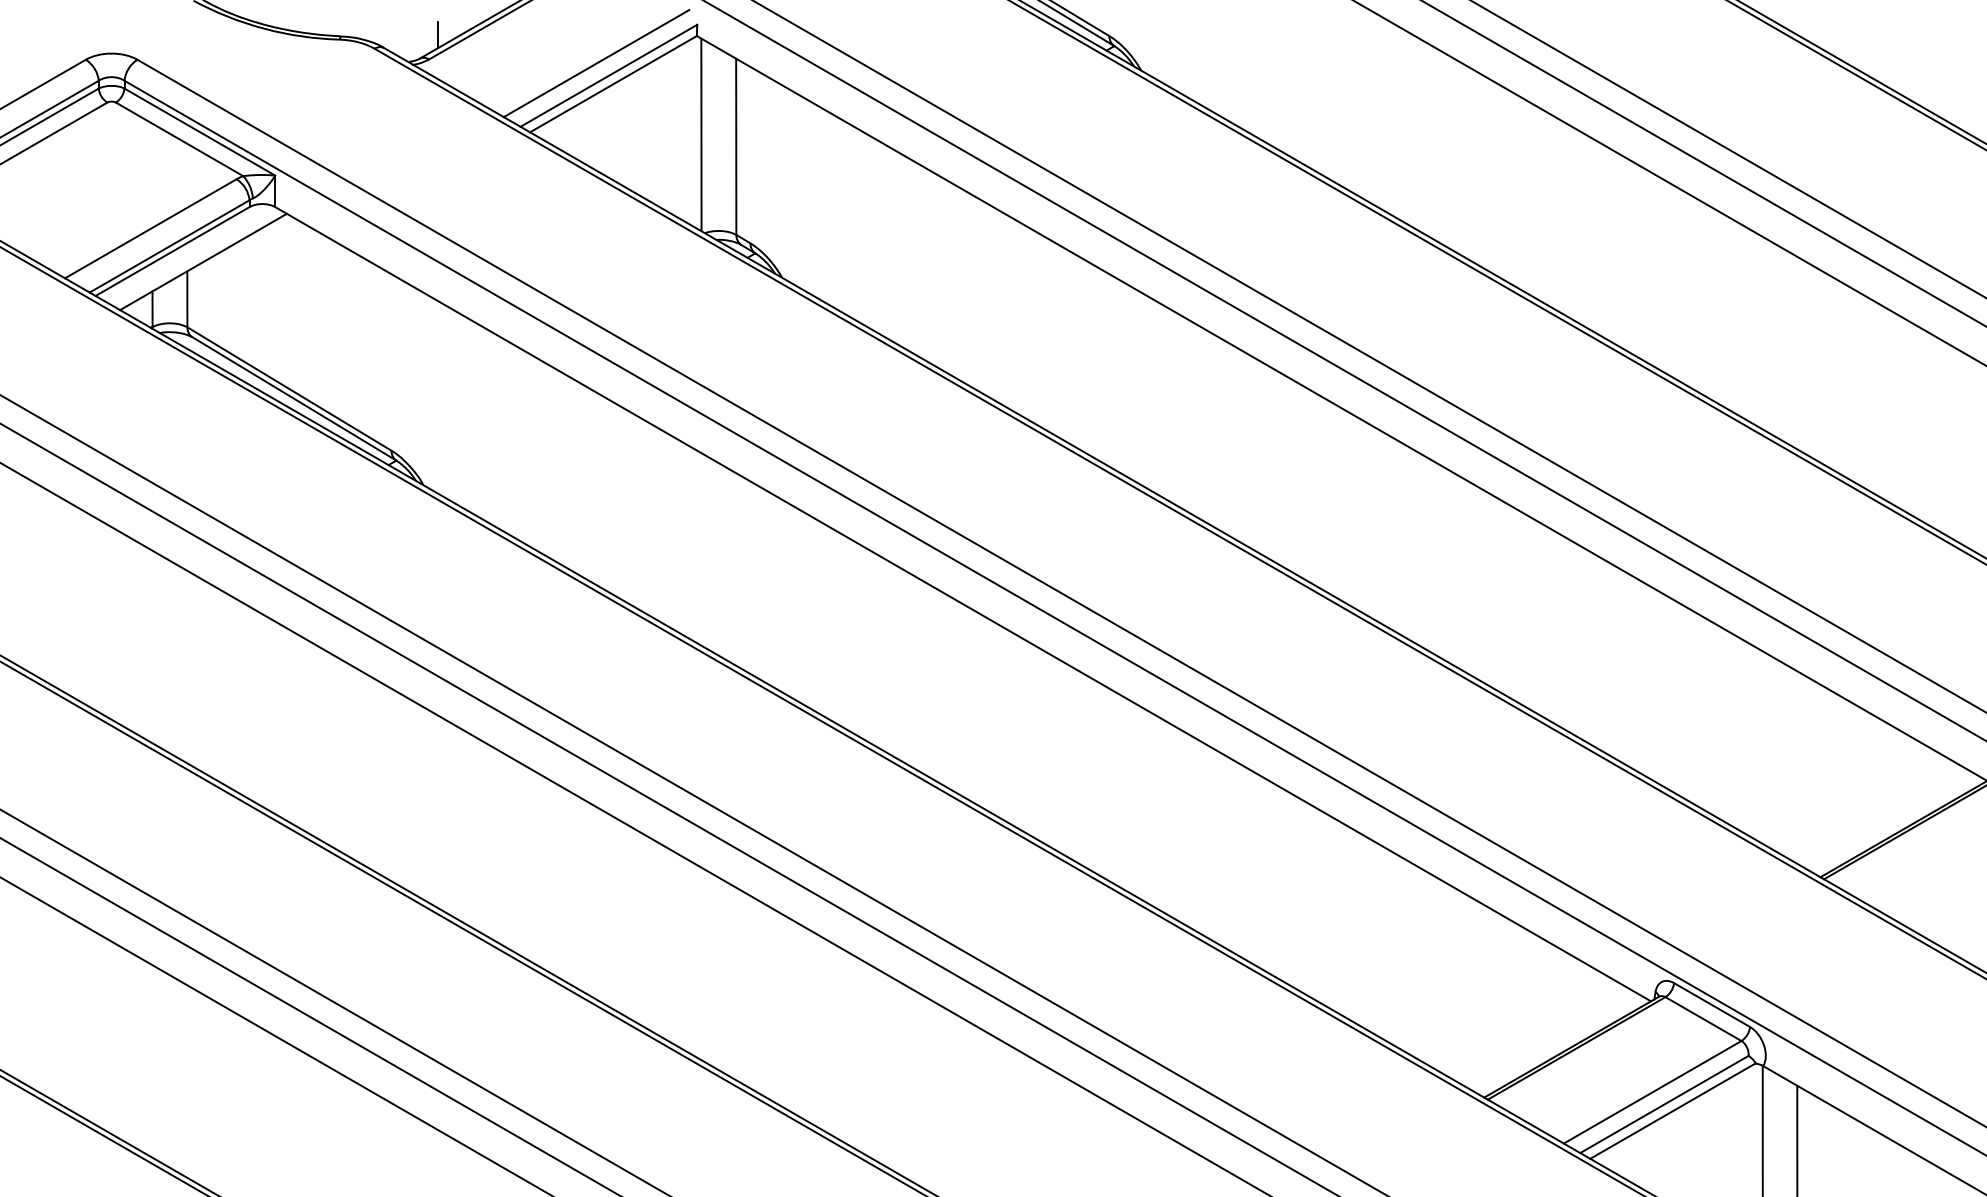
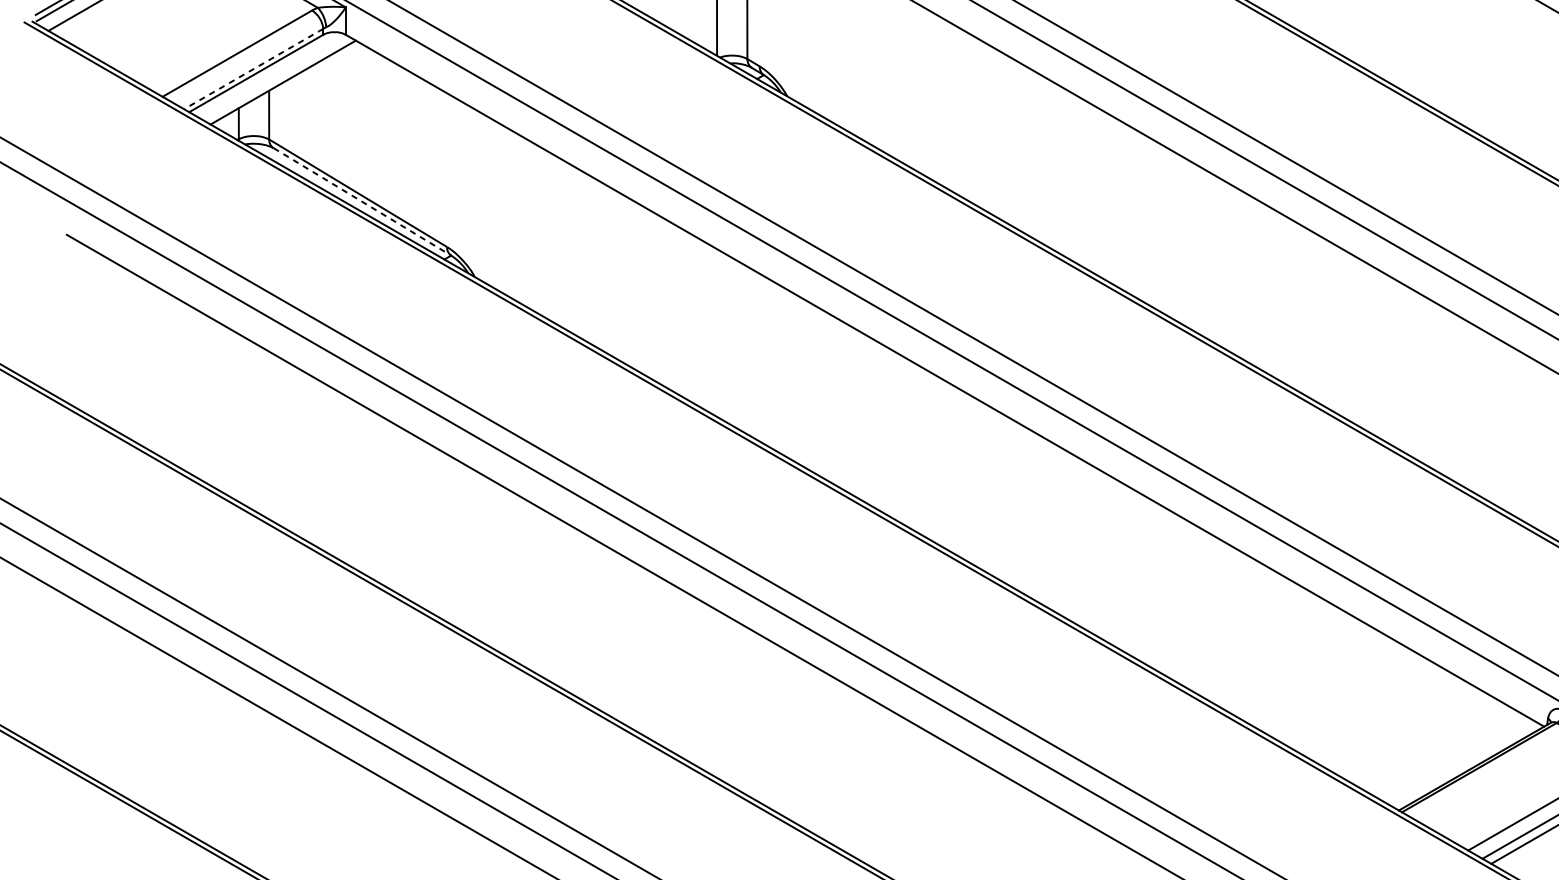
line: (169, 246) -> (253, 69), solid -> dashed
line: (295, 399) -> (363, 202), solid -> dashed

